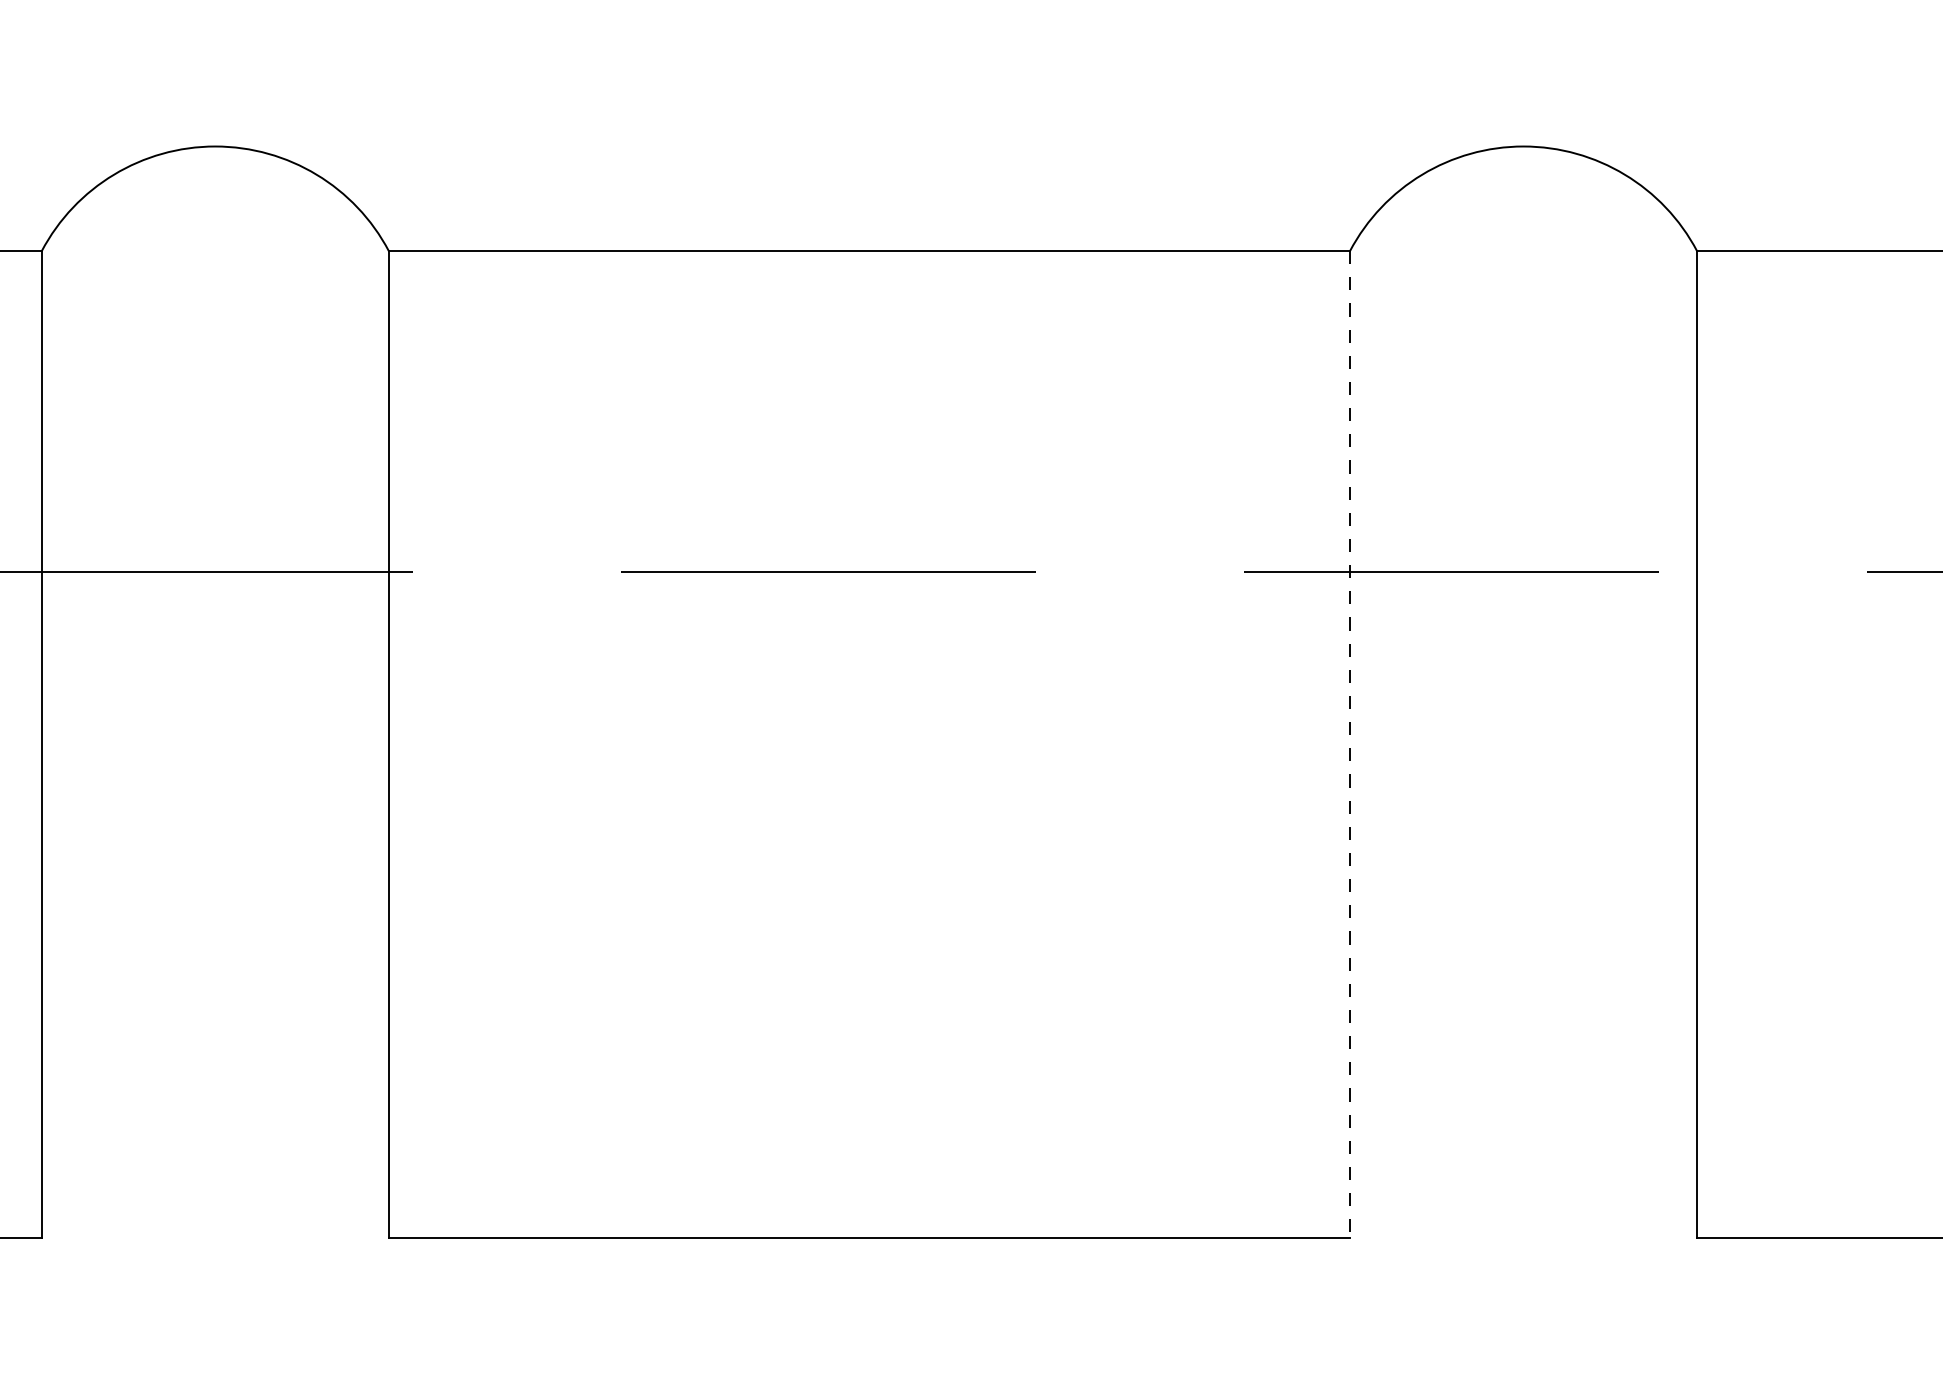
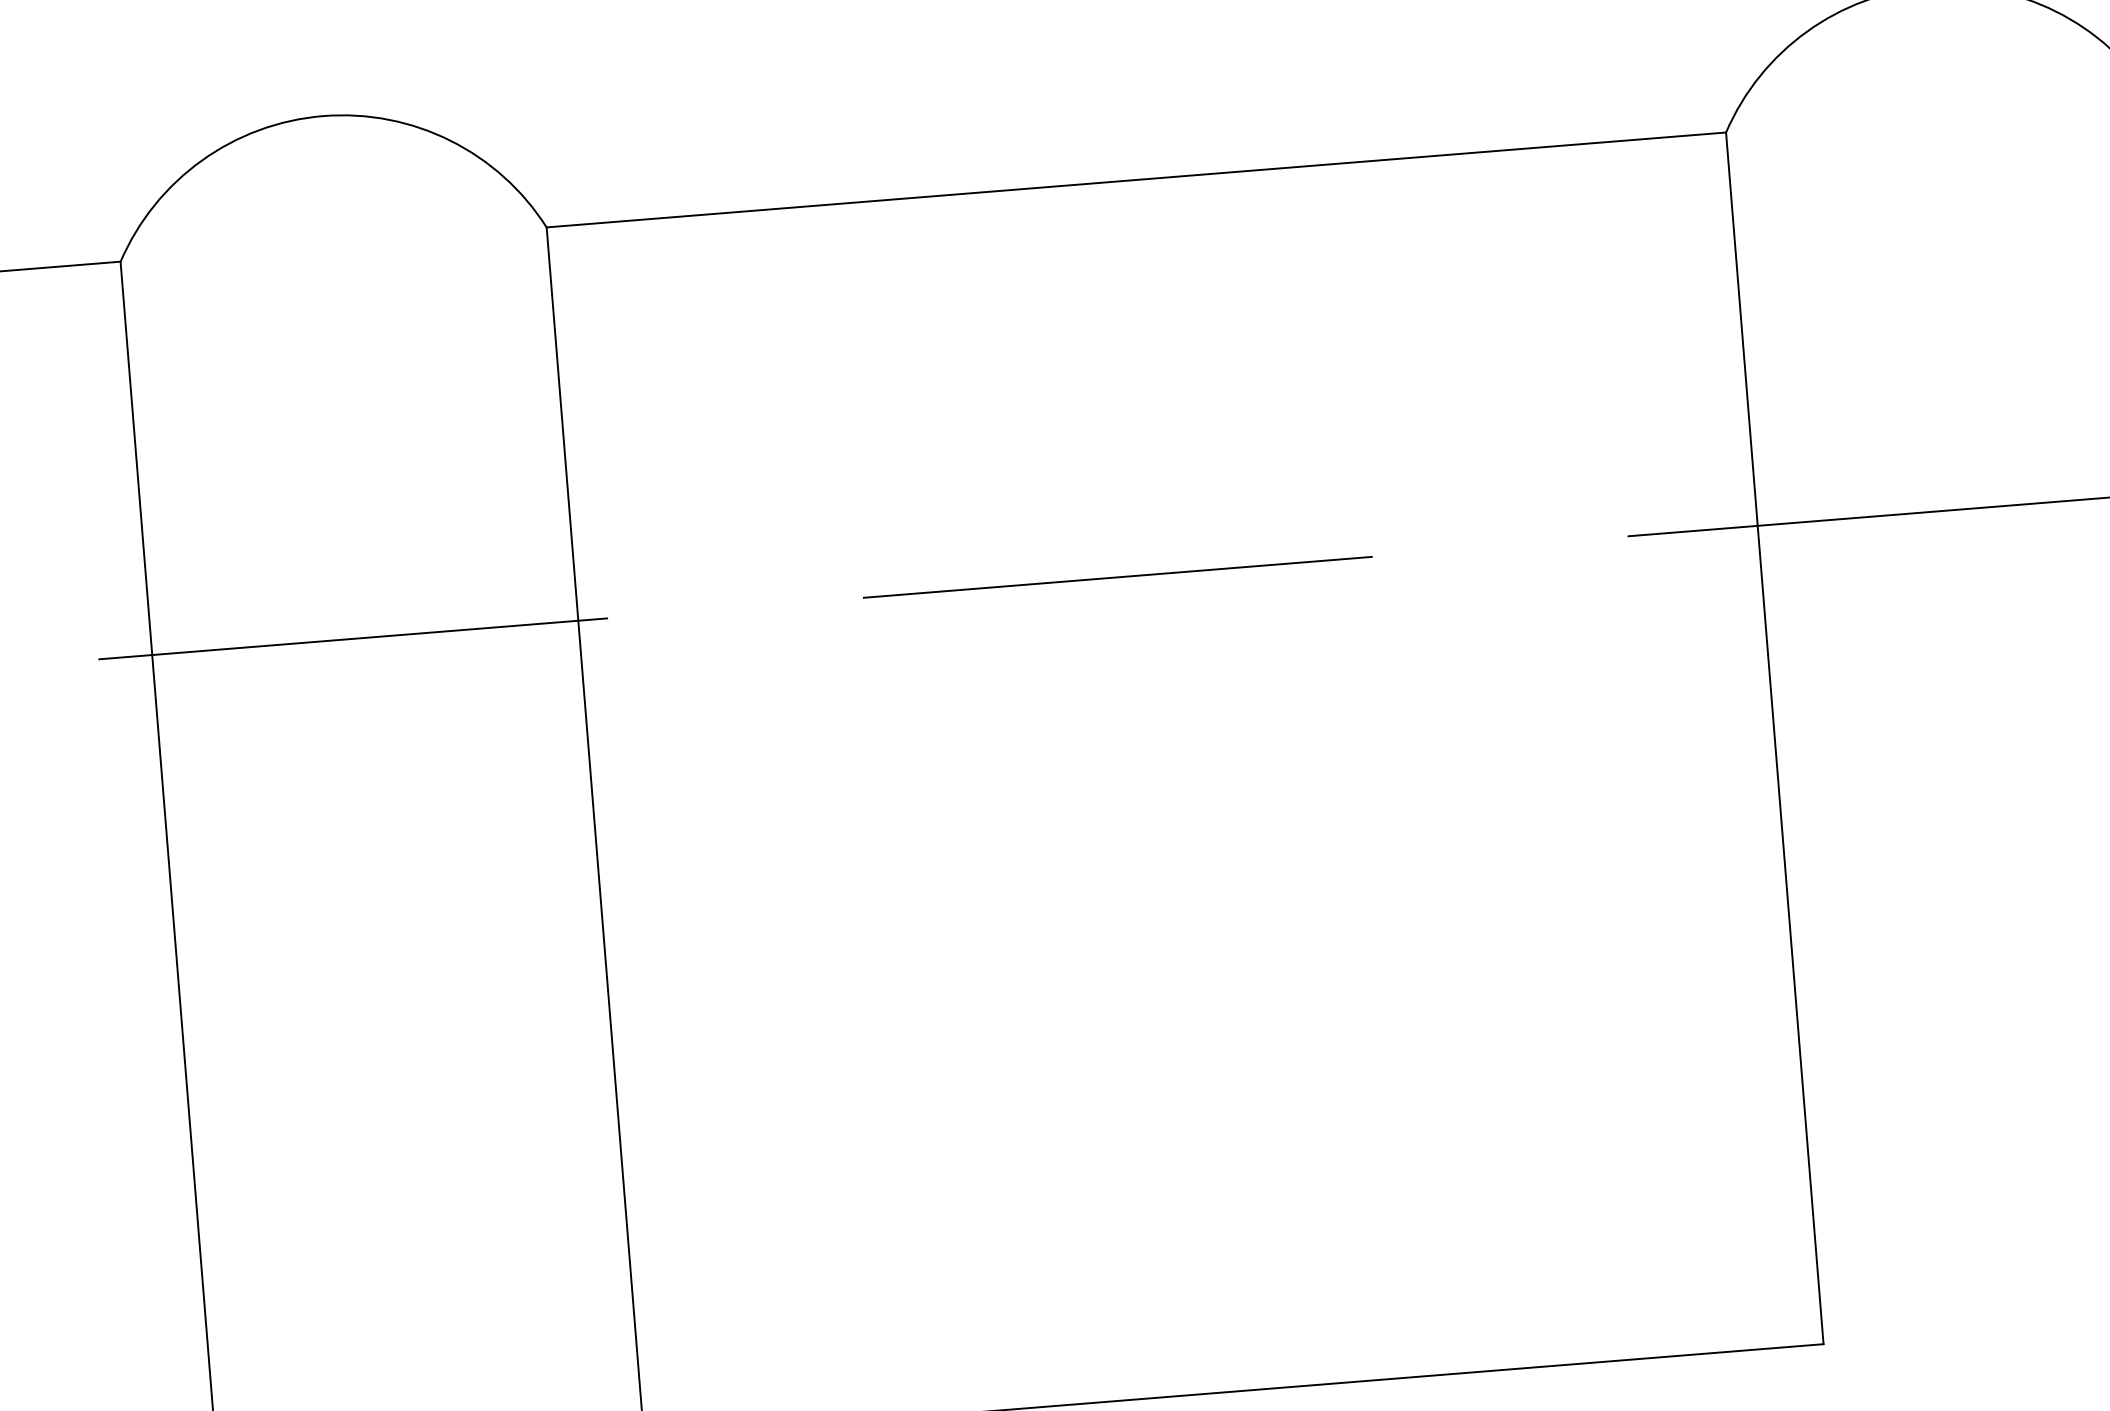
line: (1349, 744) -> (1774, 737), dashed -> solid

